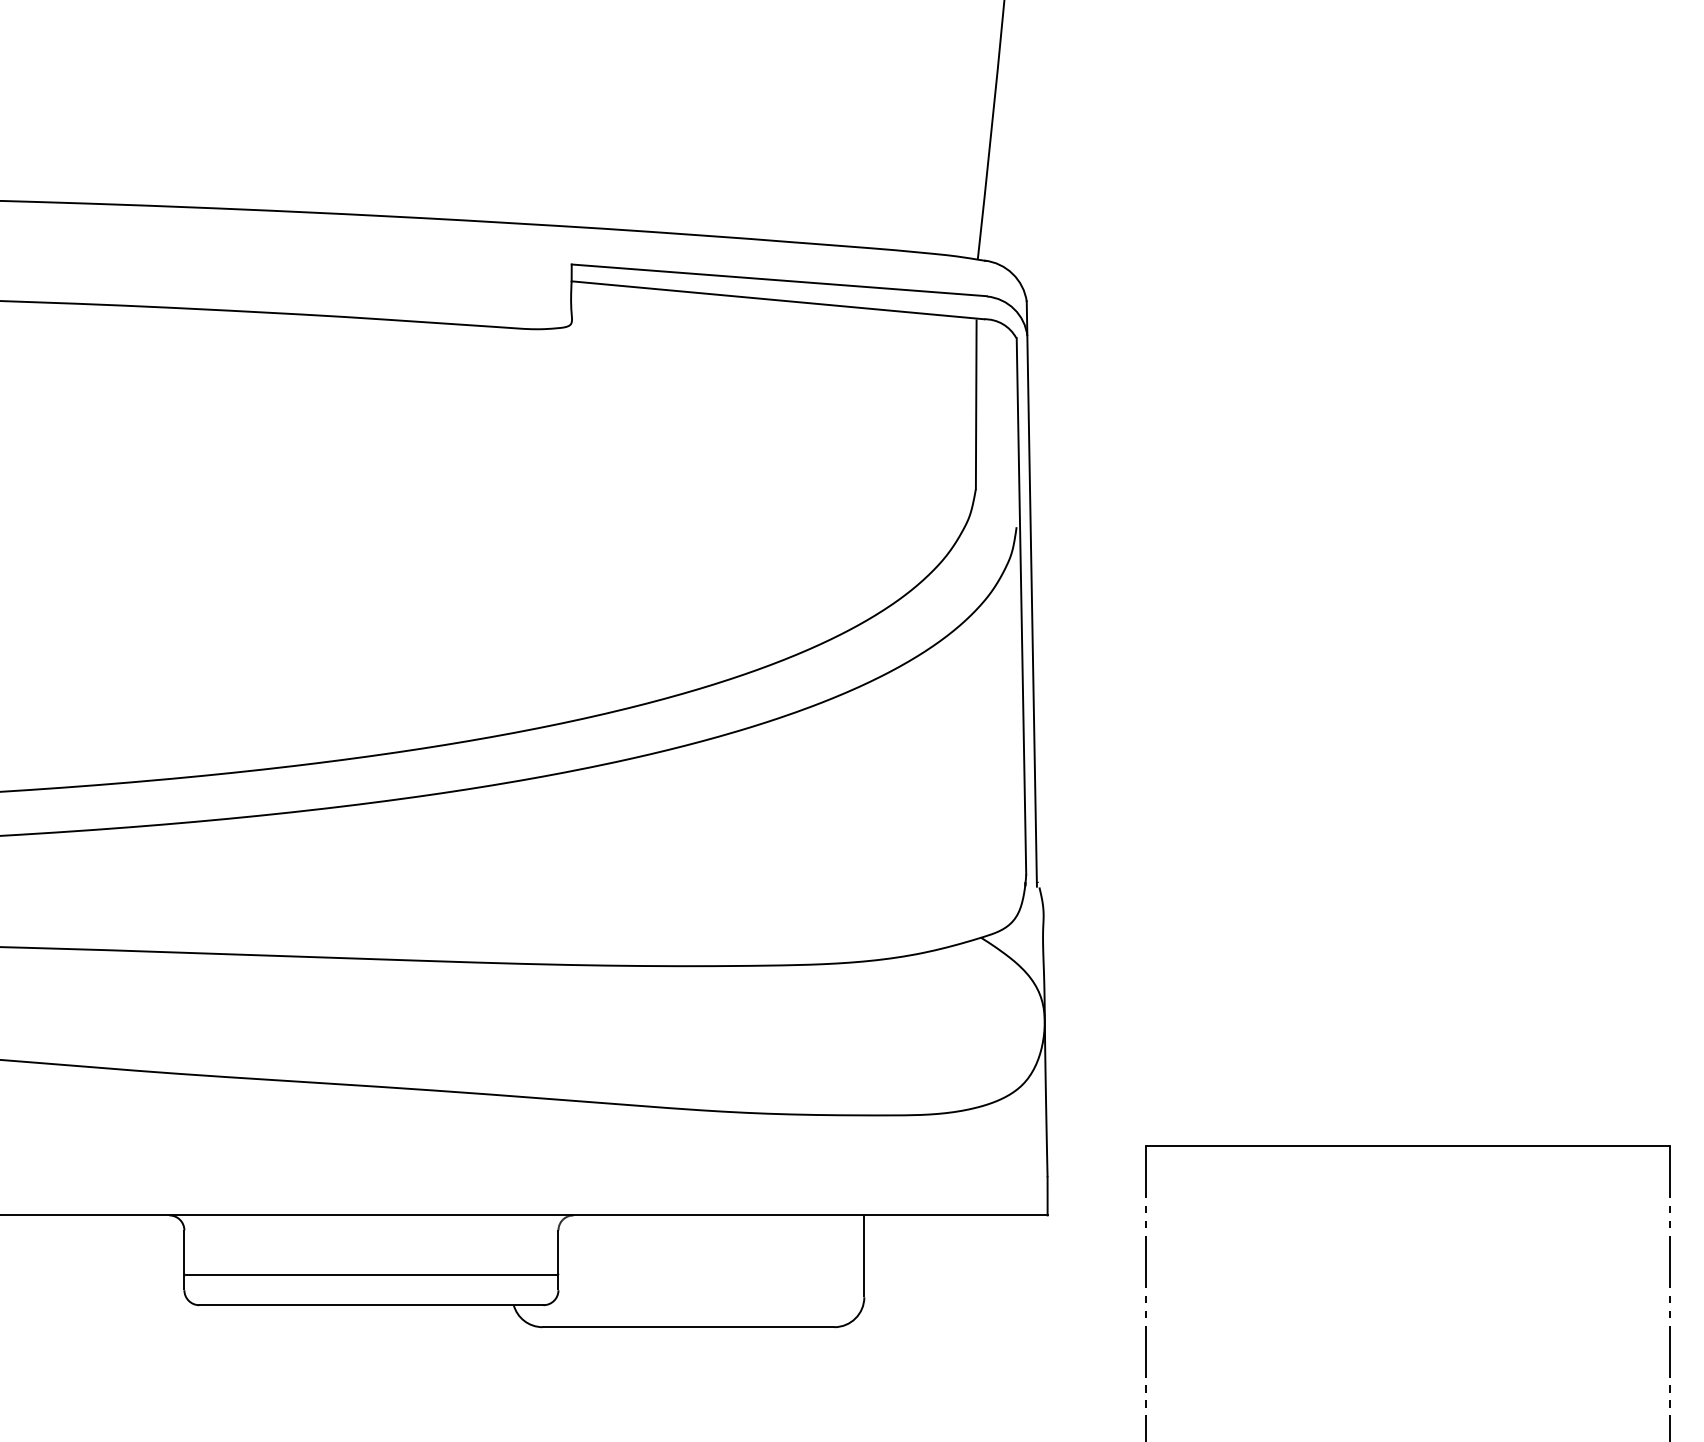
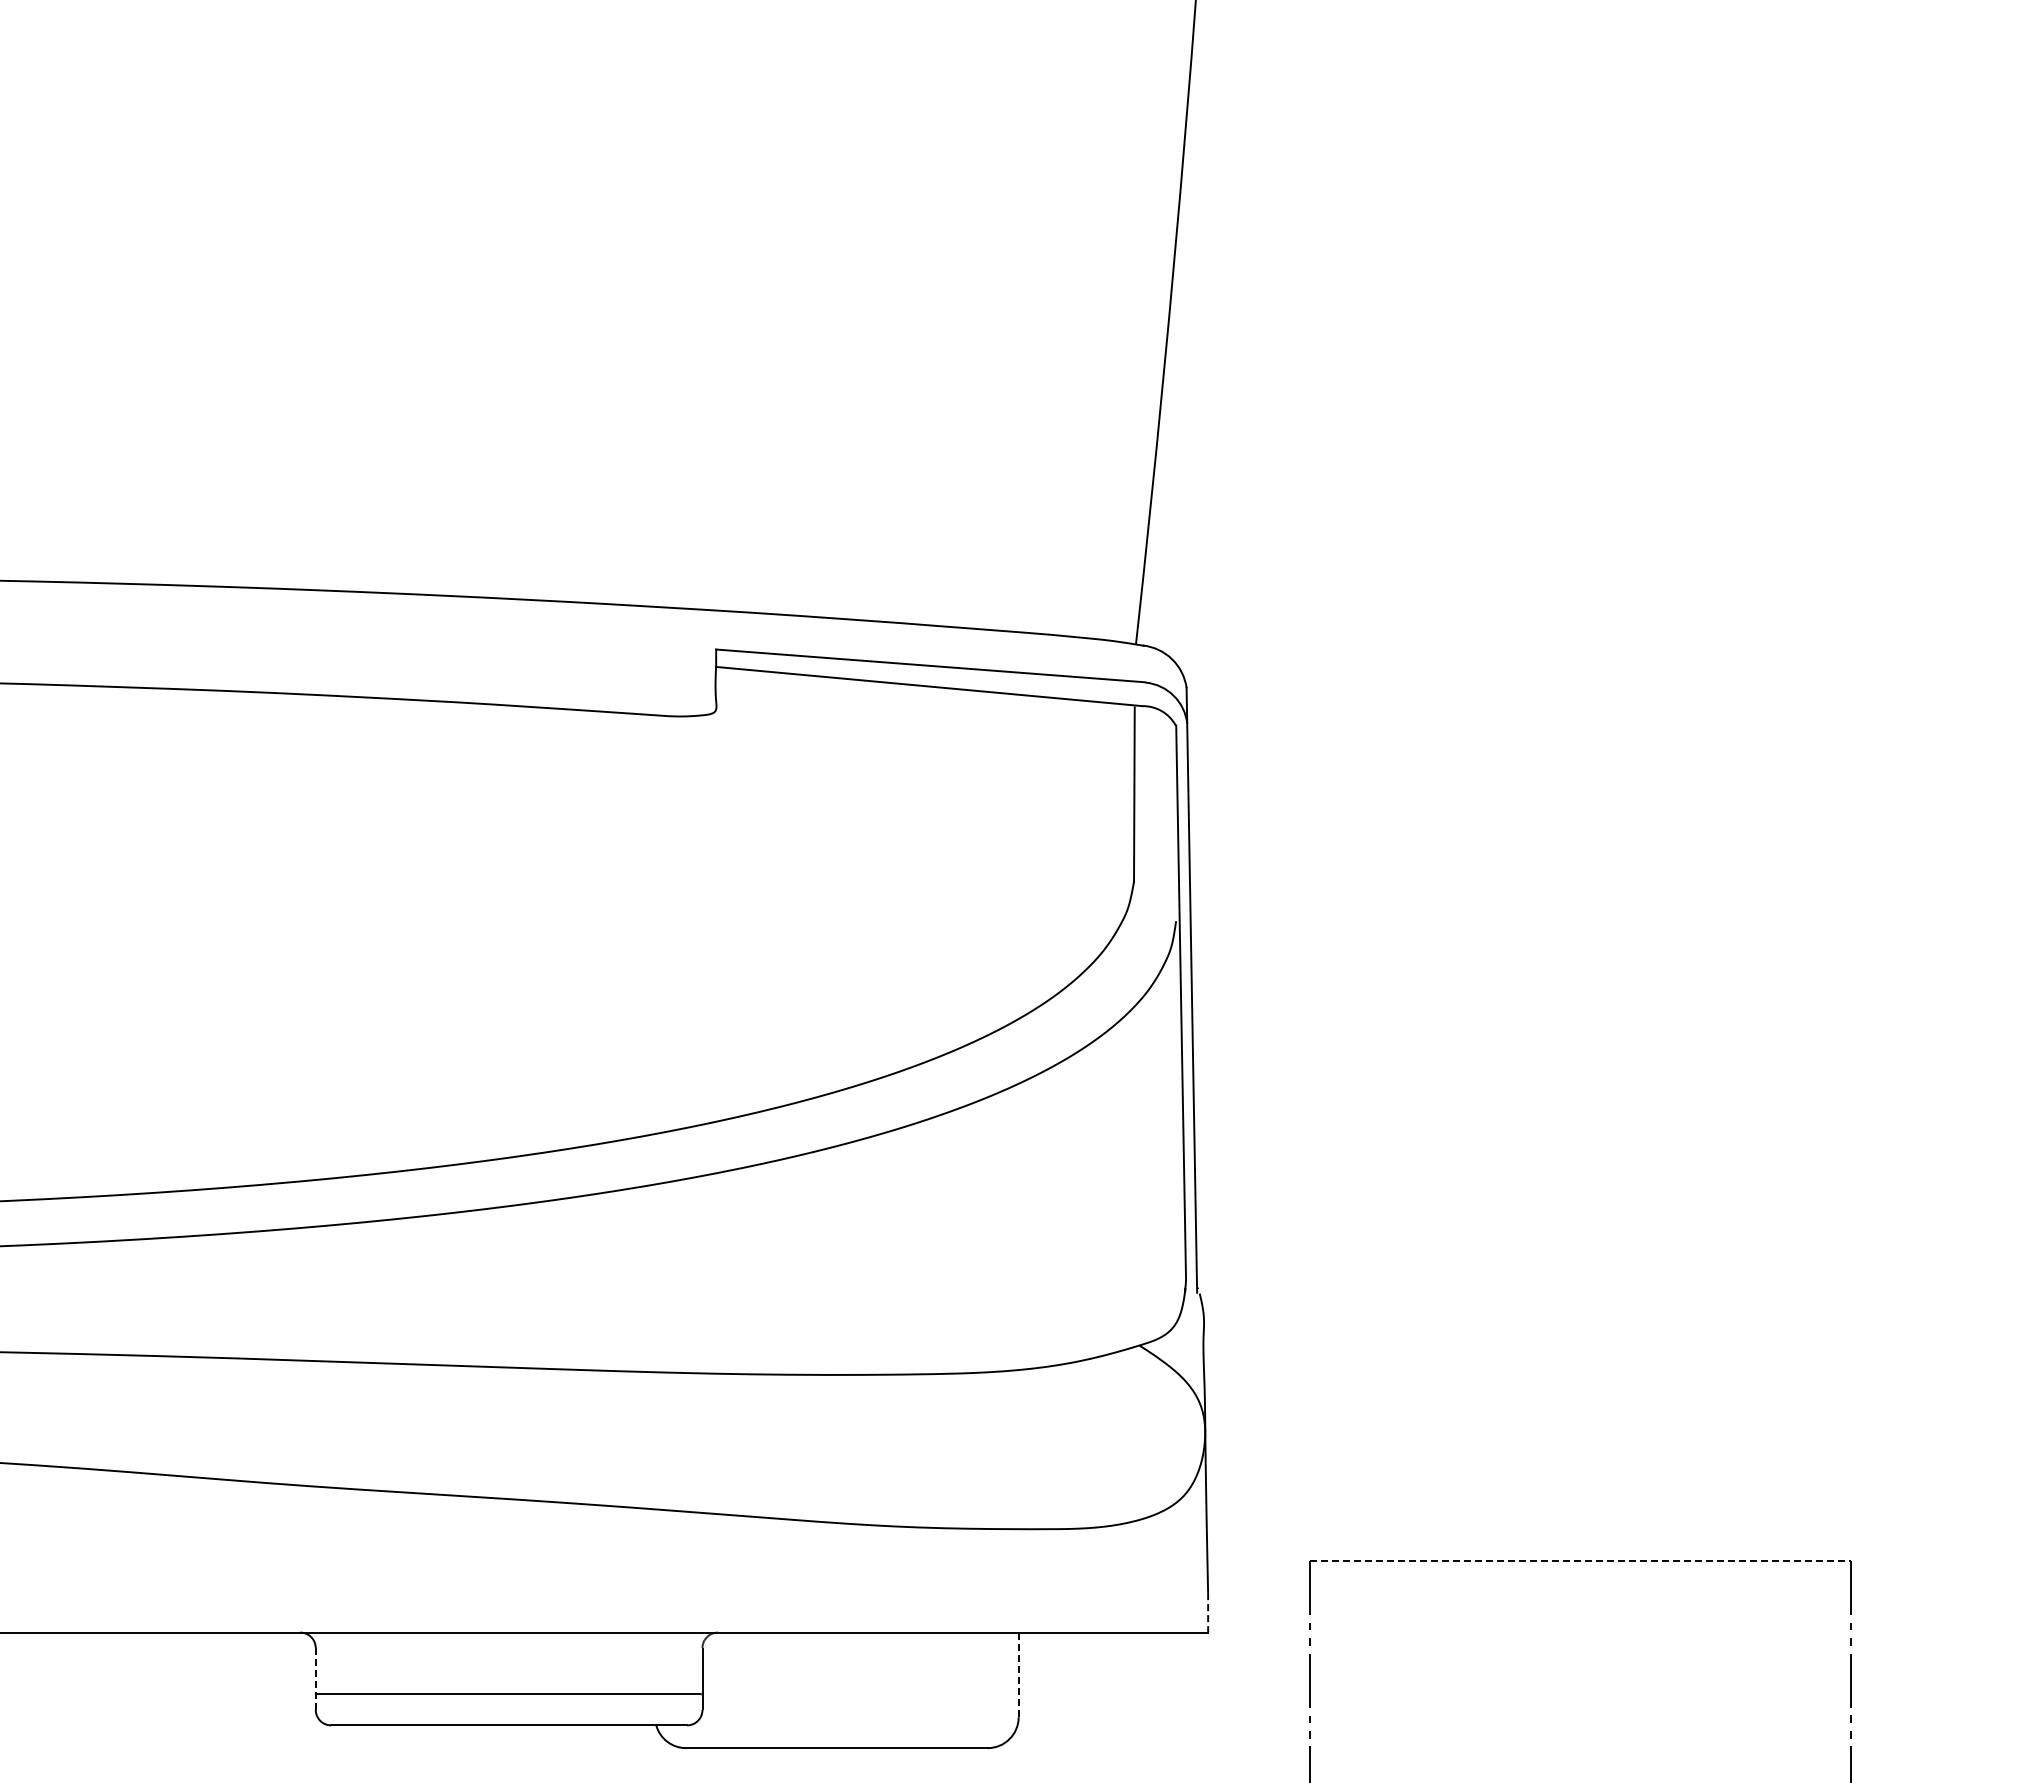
line: (1407, 1145) -> (1580, 1560), solid -> dashed
line: (1047, 1195) -> (1208, 1612), solid -> dashed
line: (864, 1256) -> (1018, 1675), solid -> dashed
line: (184, 1260) -> (315, 1679), solid -> dashed

